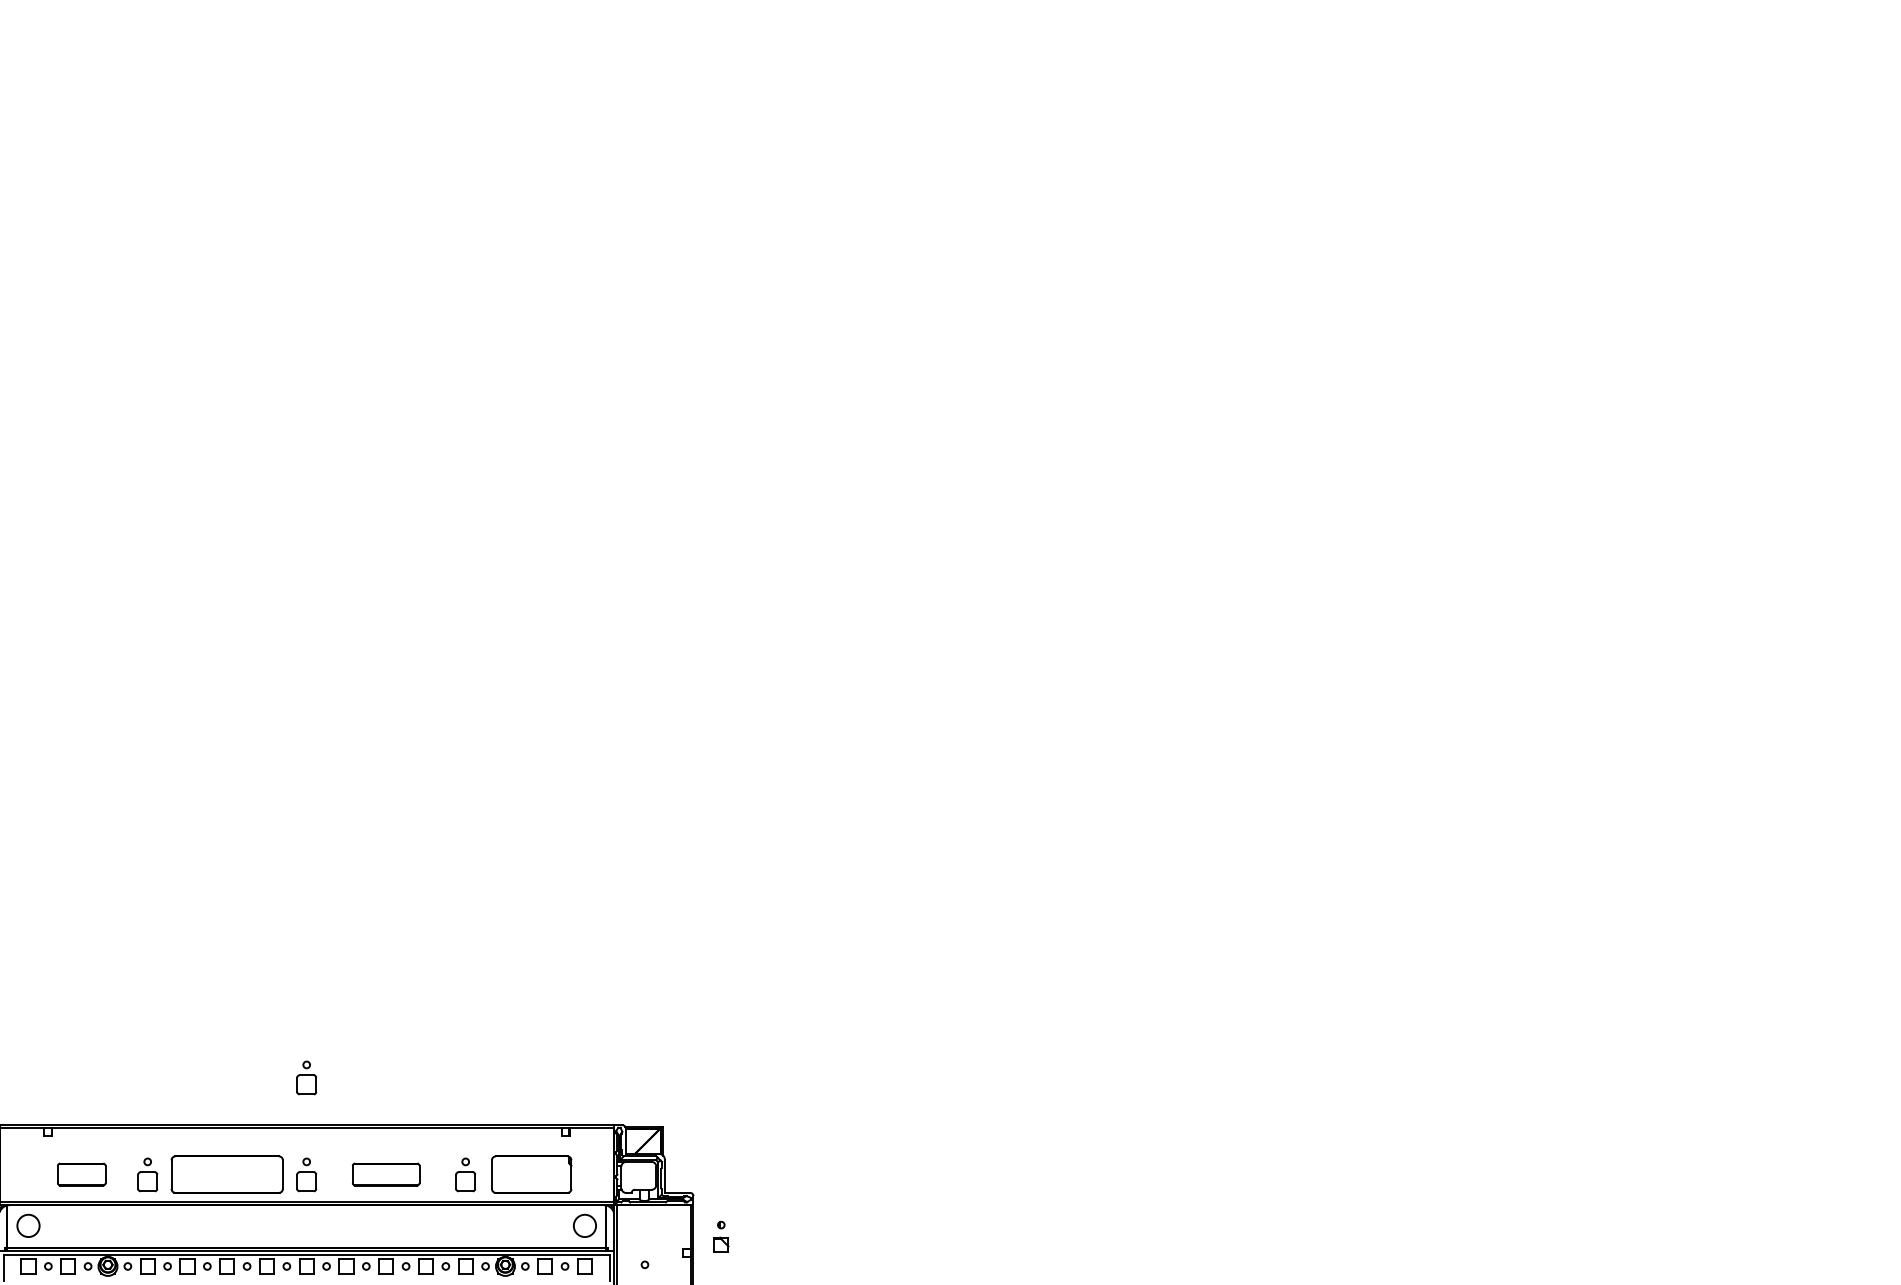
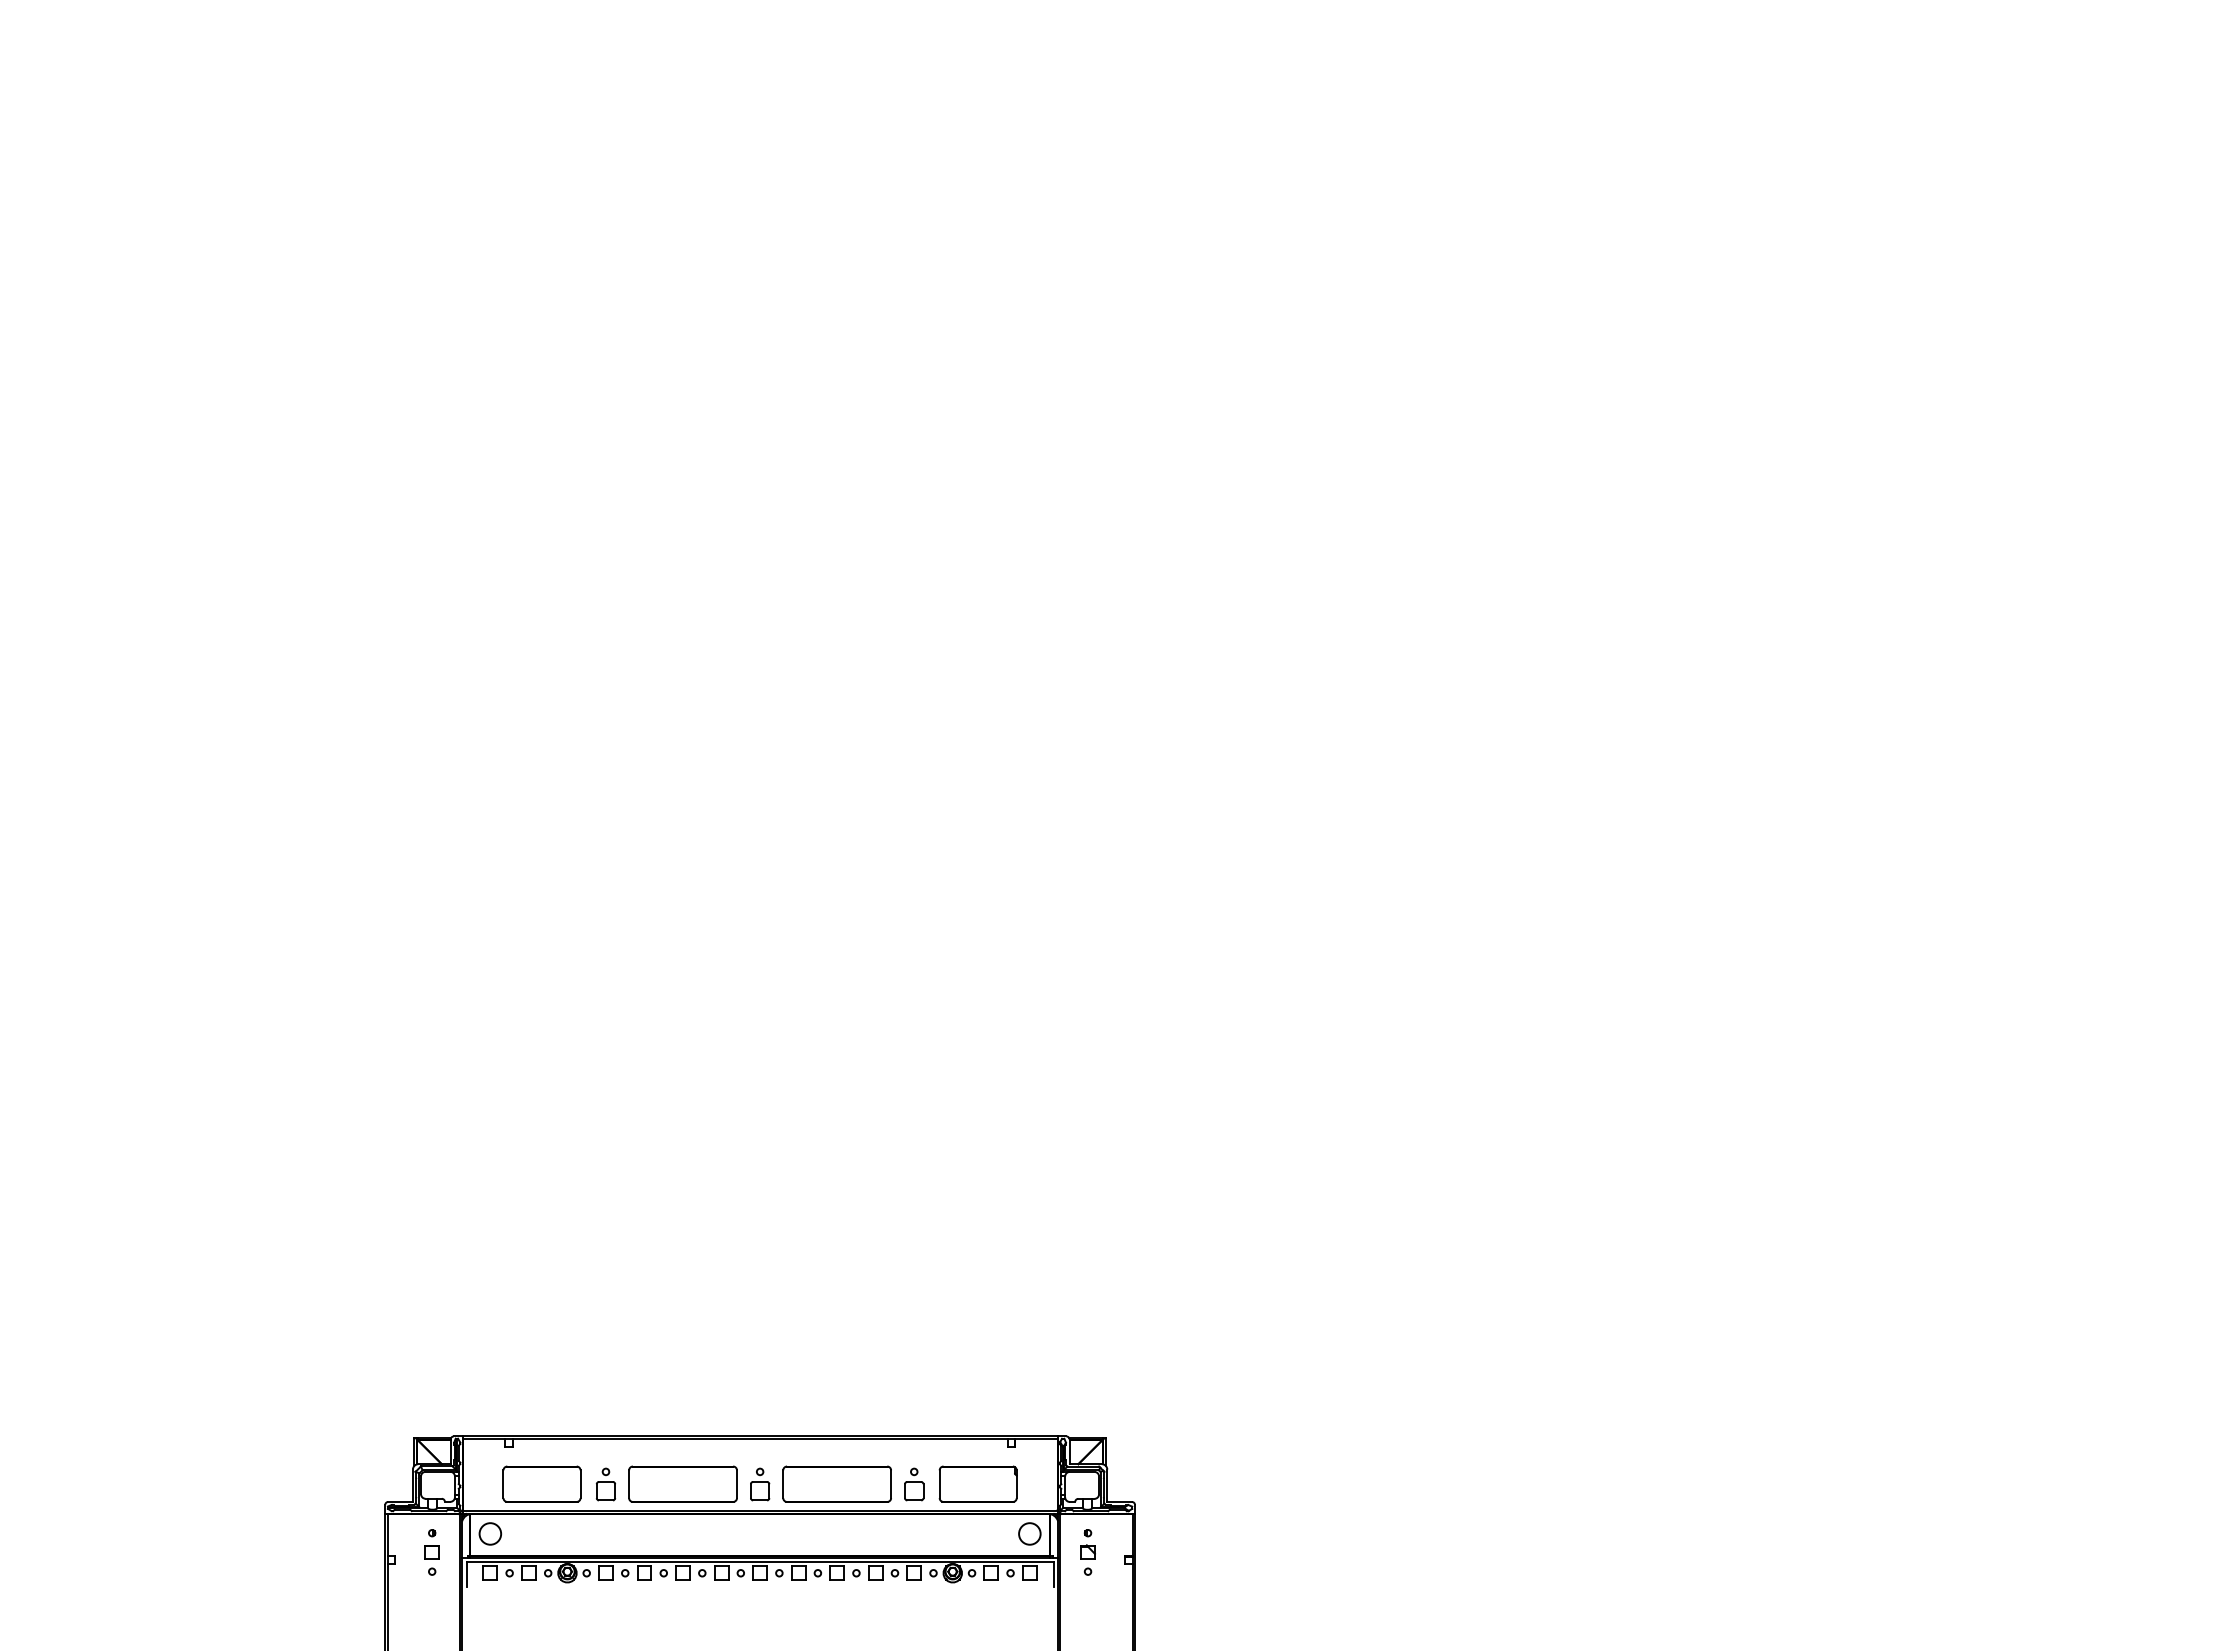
part: (307, 1077) -> (760, 1390), removed
part: (81, 1173) -> (541, 1483), size x1.67
part: (385, 1173) -> (836, 1483), size x1.67
part: (720, 1236) -> (1087, 1544), moved

